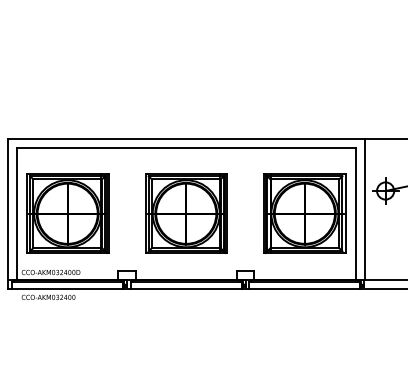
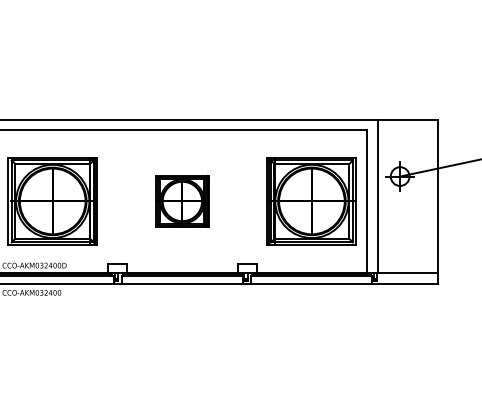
part: (186, 213) -> (182, 201), size x0.6

